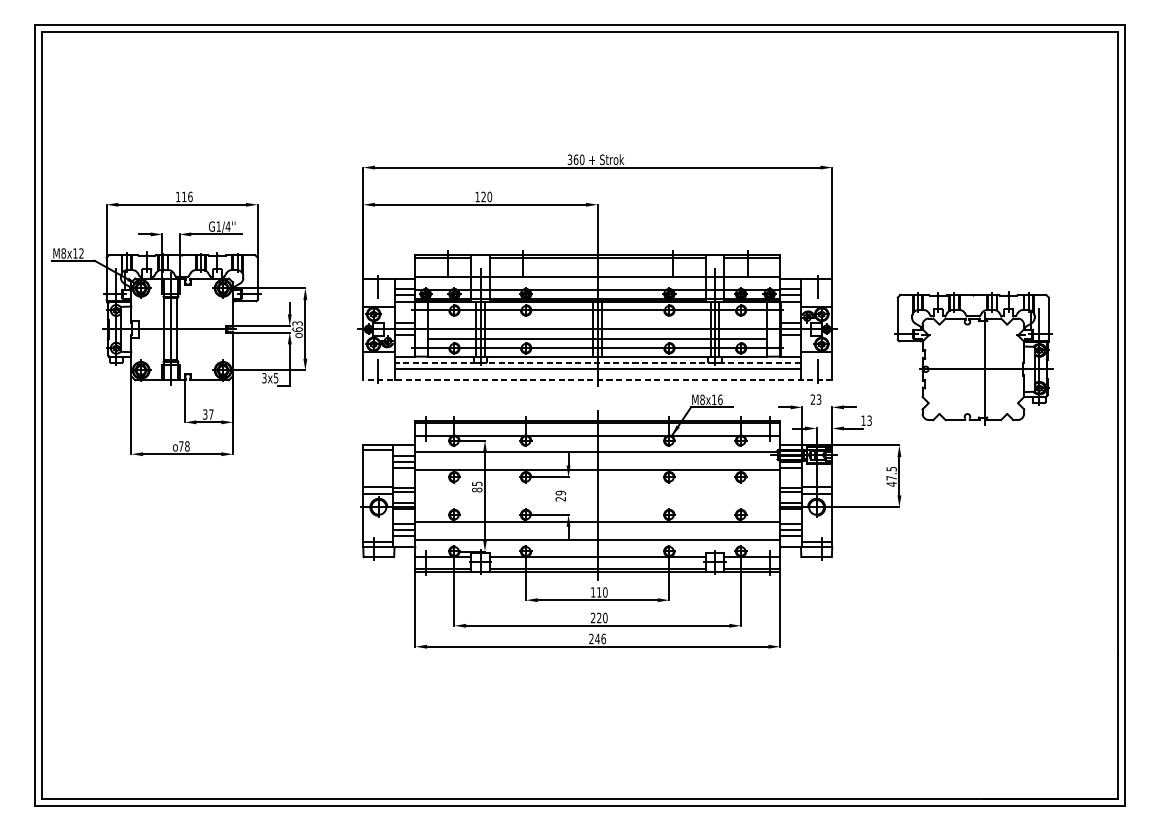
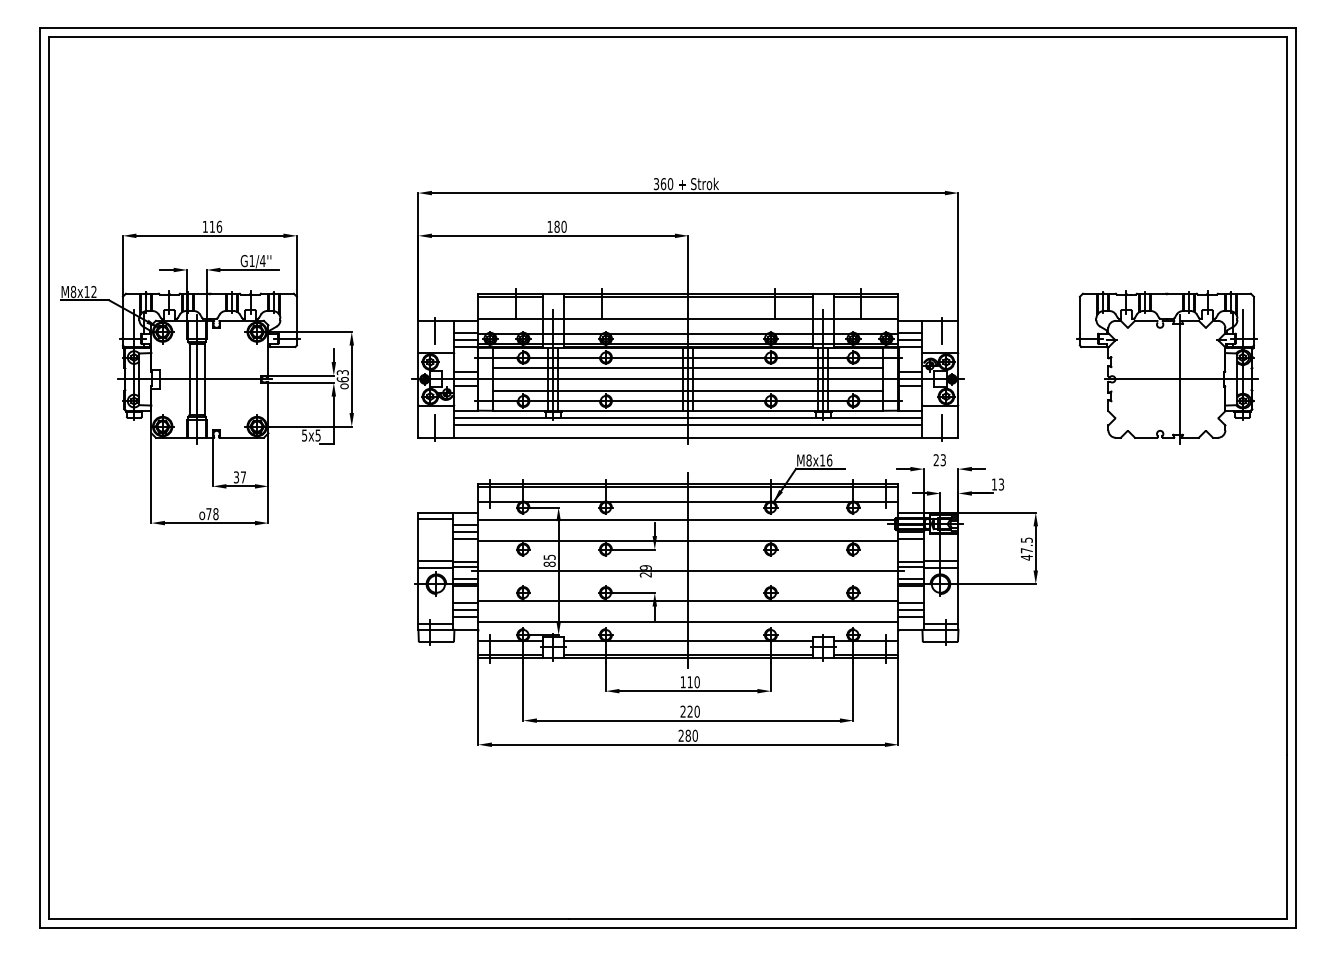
text: (483, 196) -> (556, 226), 120 -> 180
line: (597, 319) -> (688, 368), added
part: (973, 359) -> (1167, 367), moved
line: (597, 363) -> (688, 418), dashed -> solid
text: (264, 377) -> (304, 434), 3x5 -> 5x5
line: (597, 379) -> (688, 437), dashed -> solid
line: (597, 496) -> (688, 571), added
text: (600, 638) -> (691, 735), 246 -> 280

